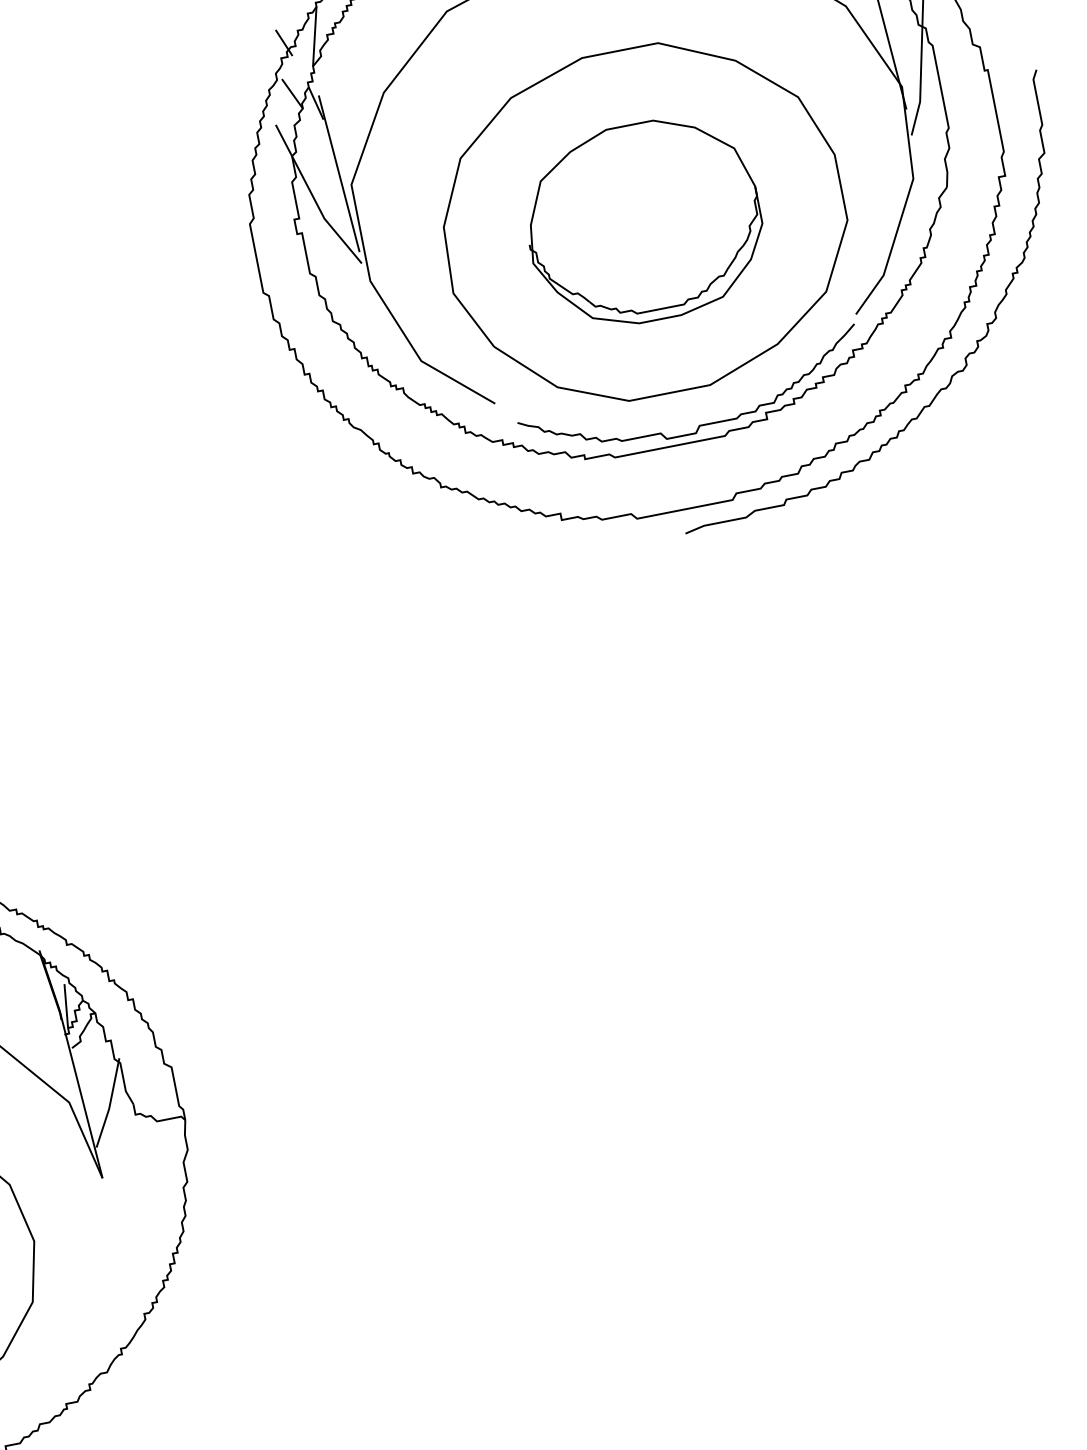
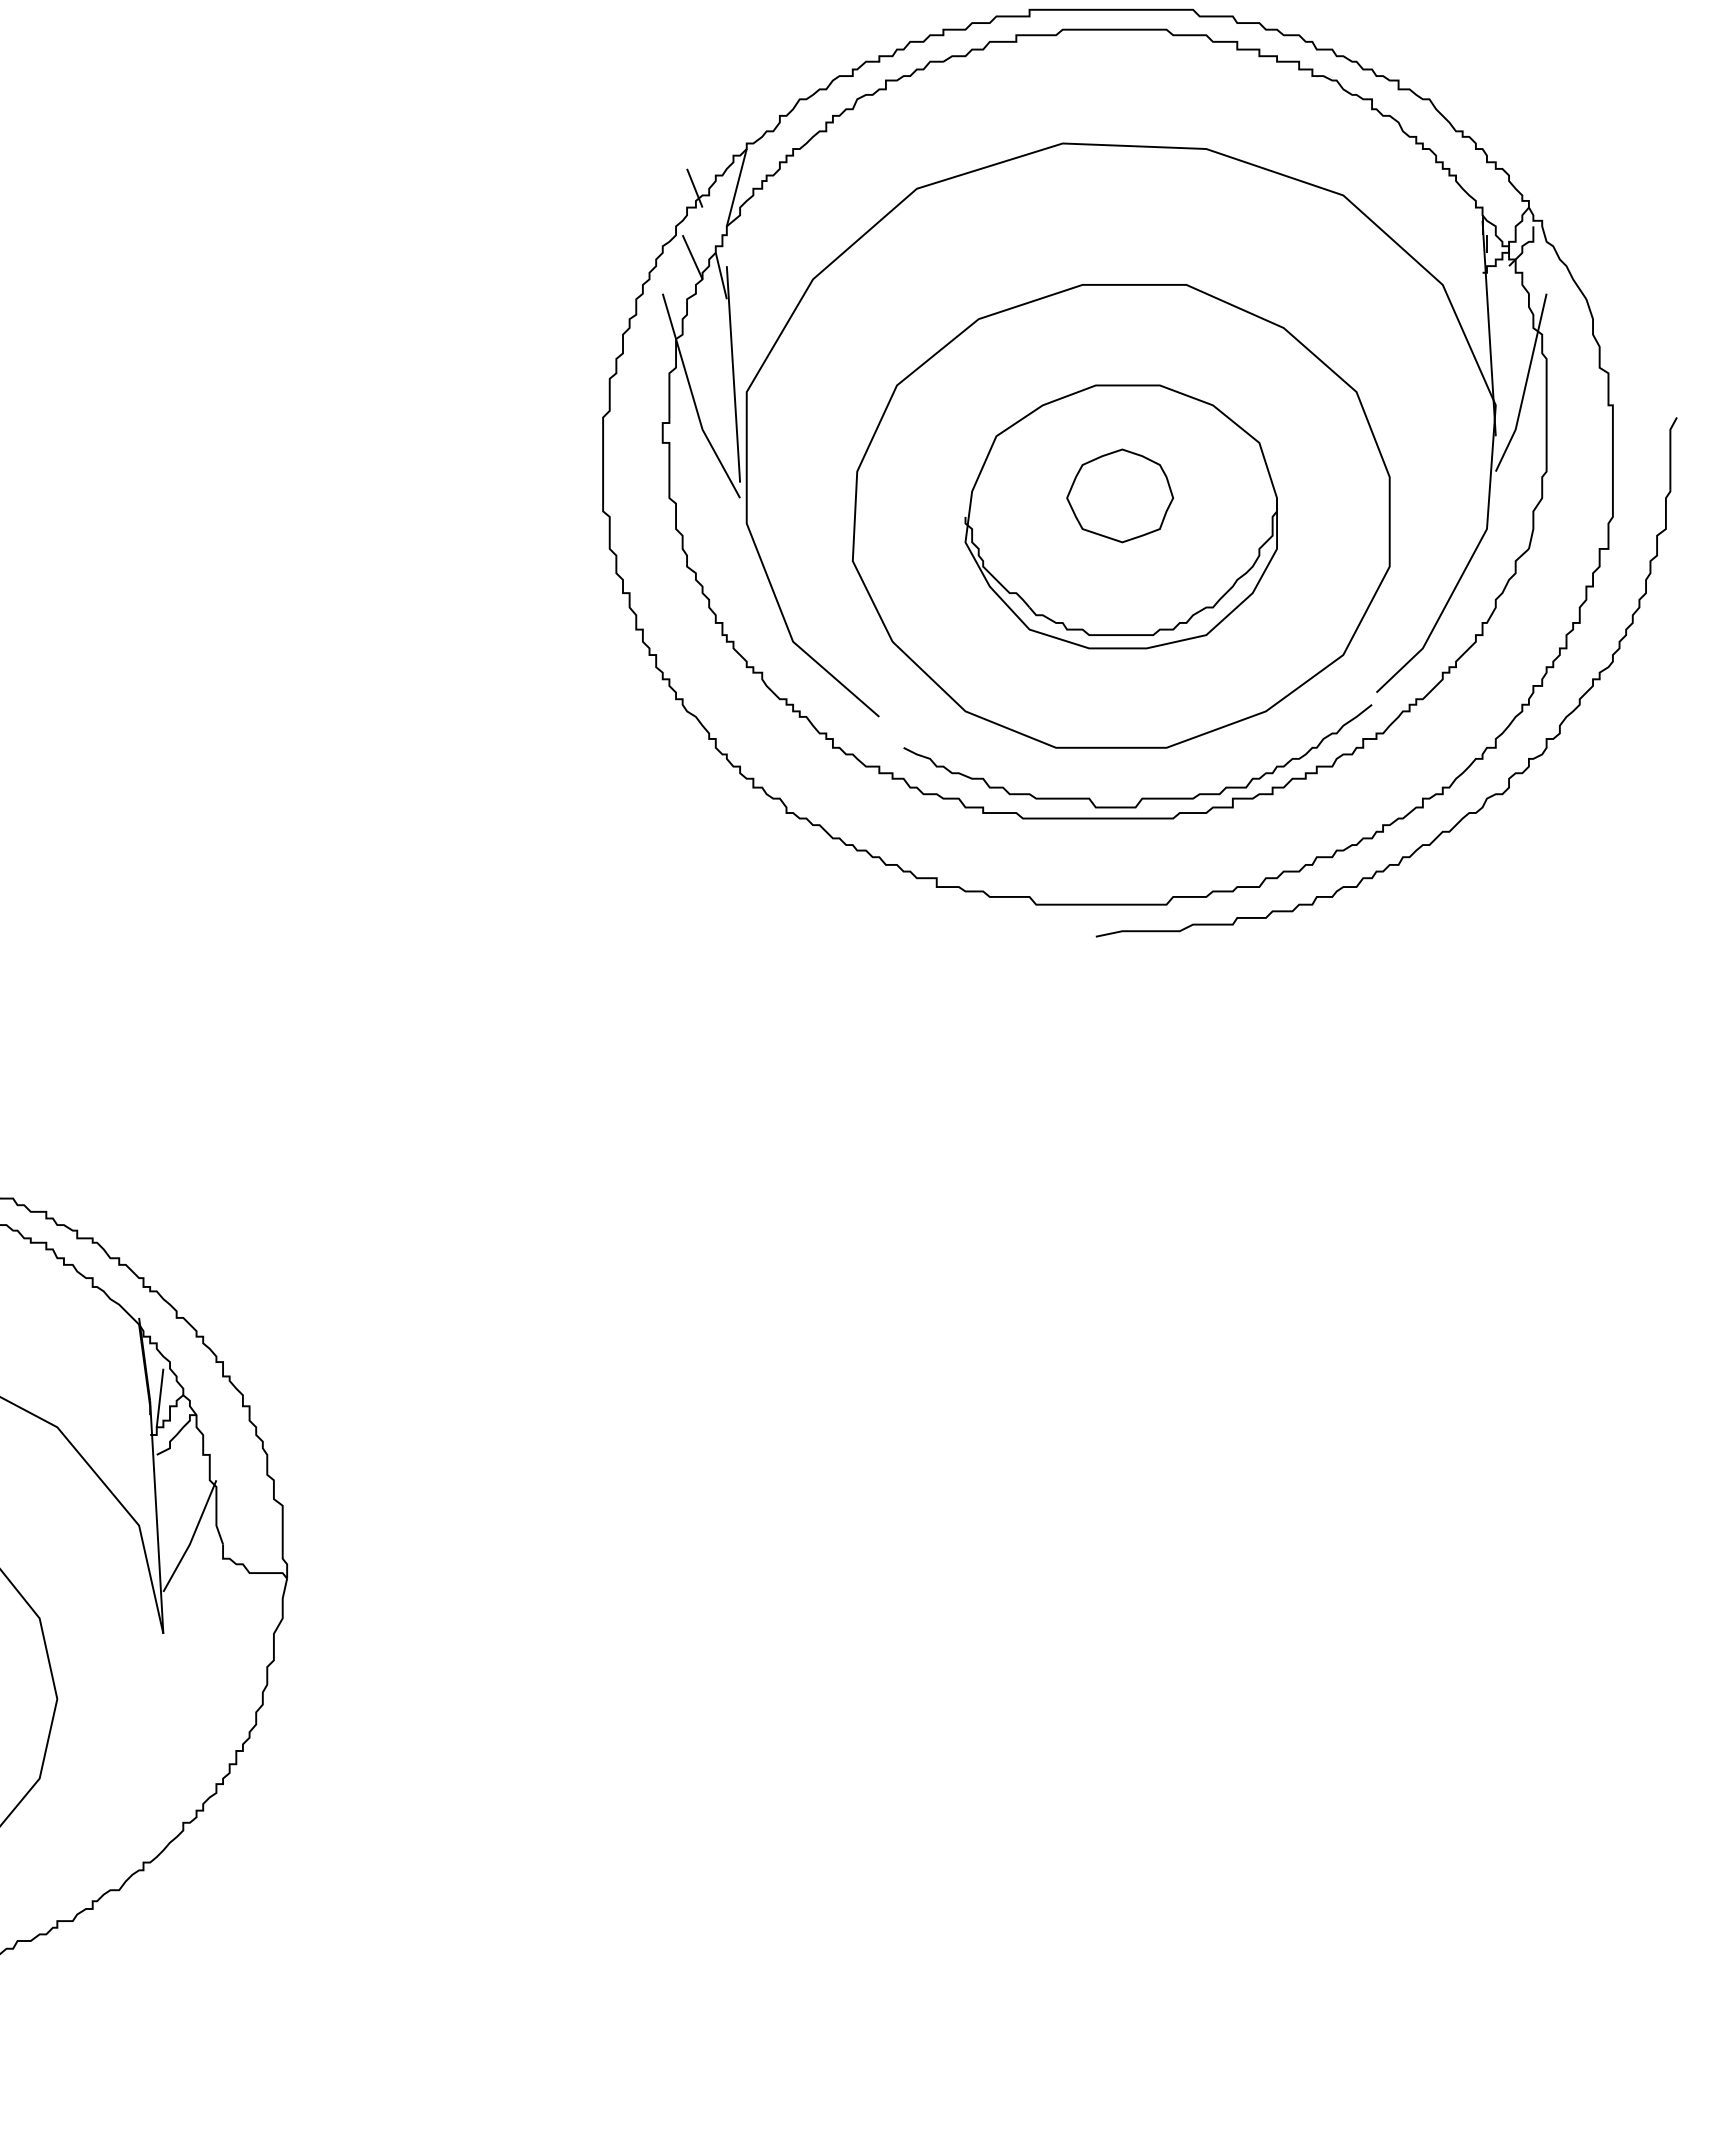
part: (639, 207) -> (1119, 495), added

